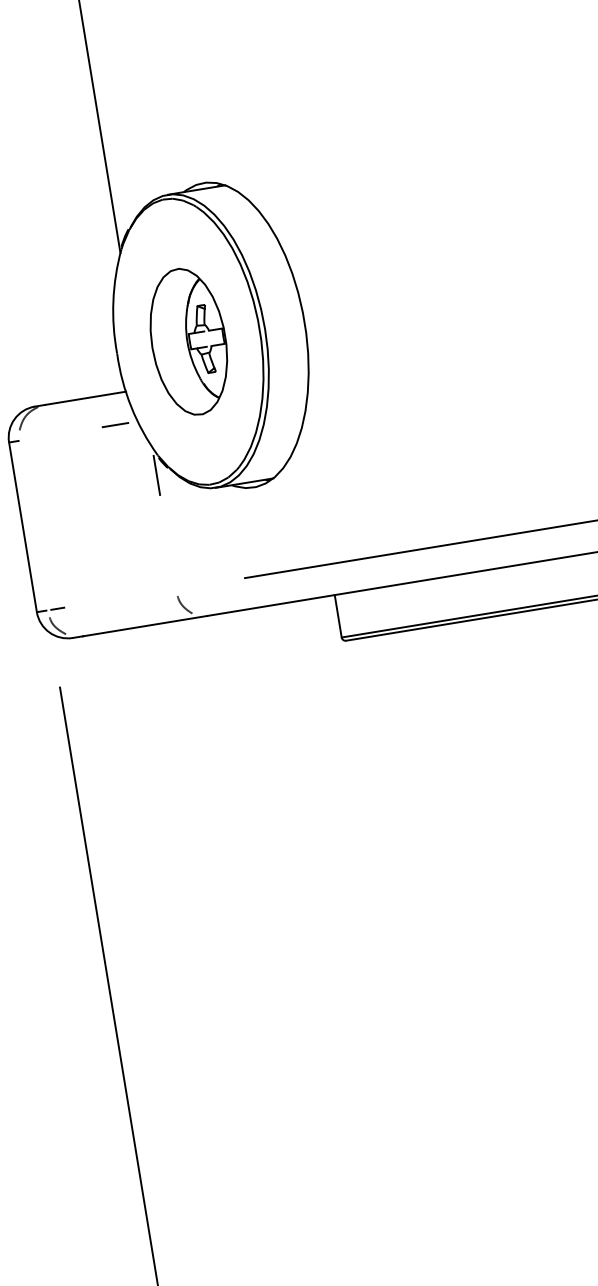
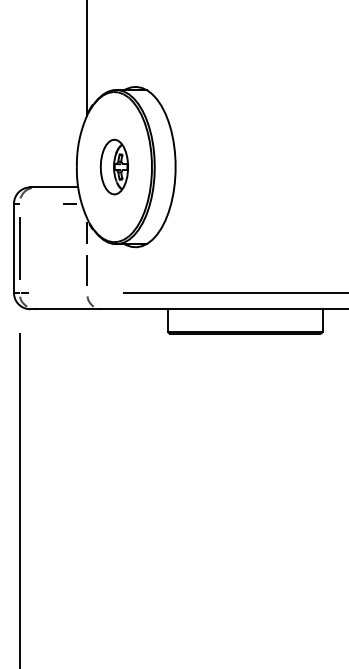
part: (186, 341) -> (113, 166), size x0.71
line: (33, 525) -> (19, 248), added
line: (167, 546) -> (86, 270), added

